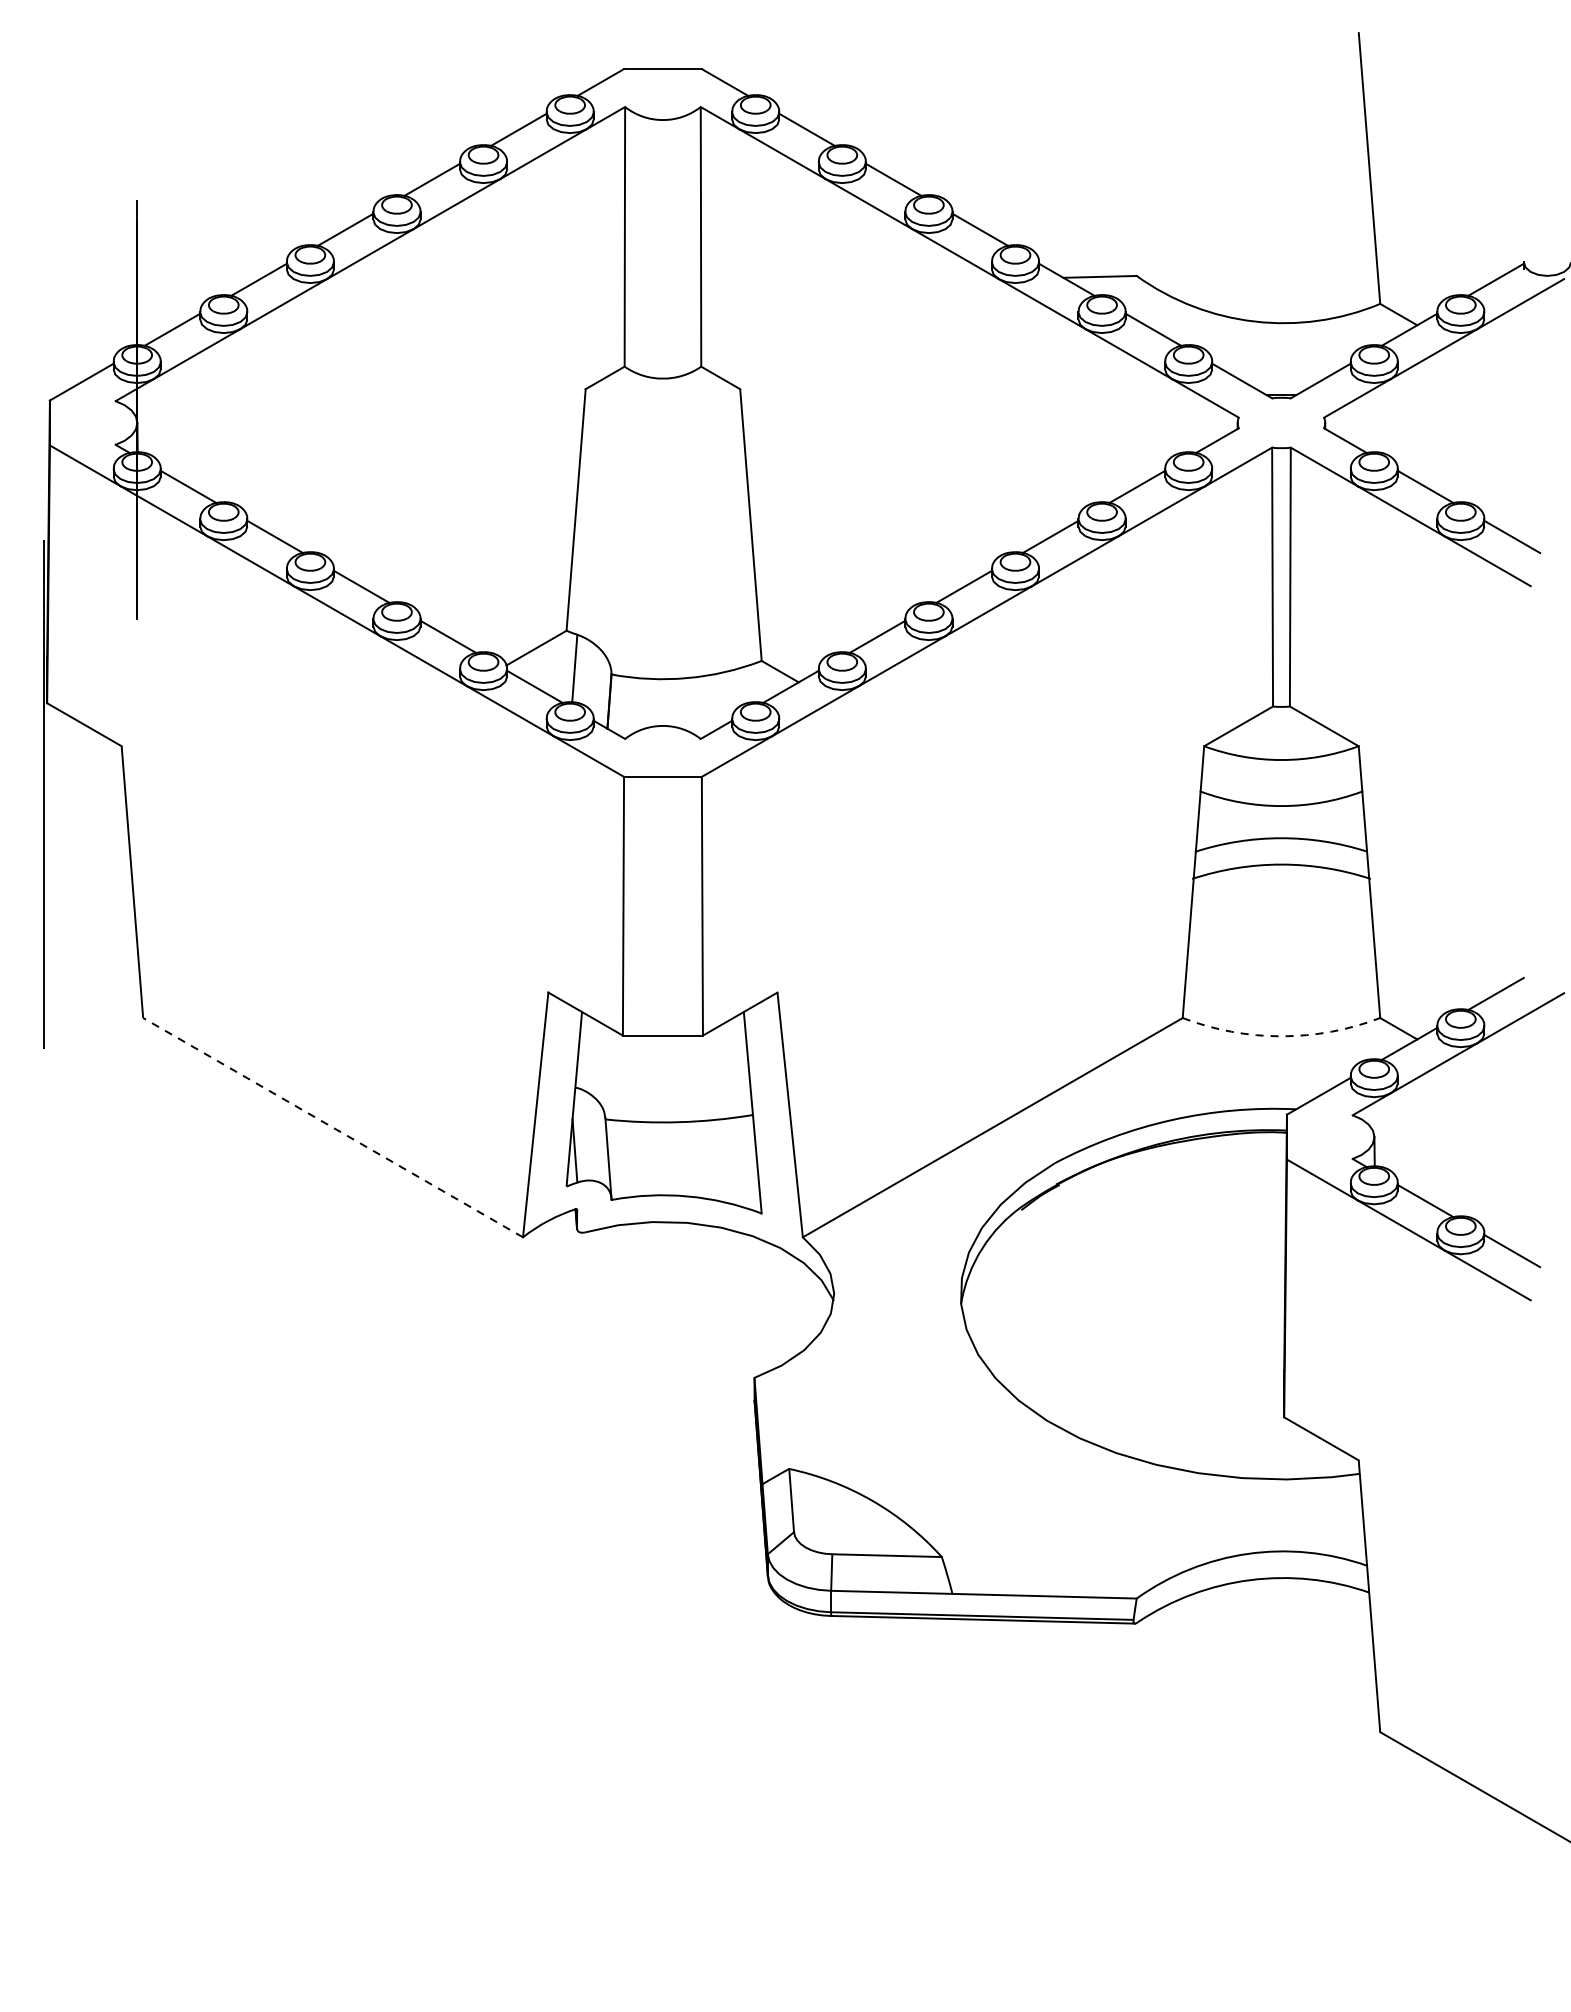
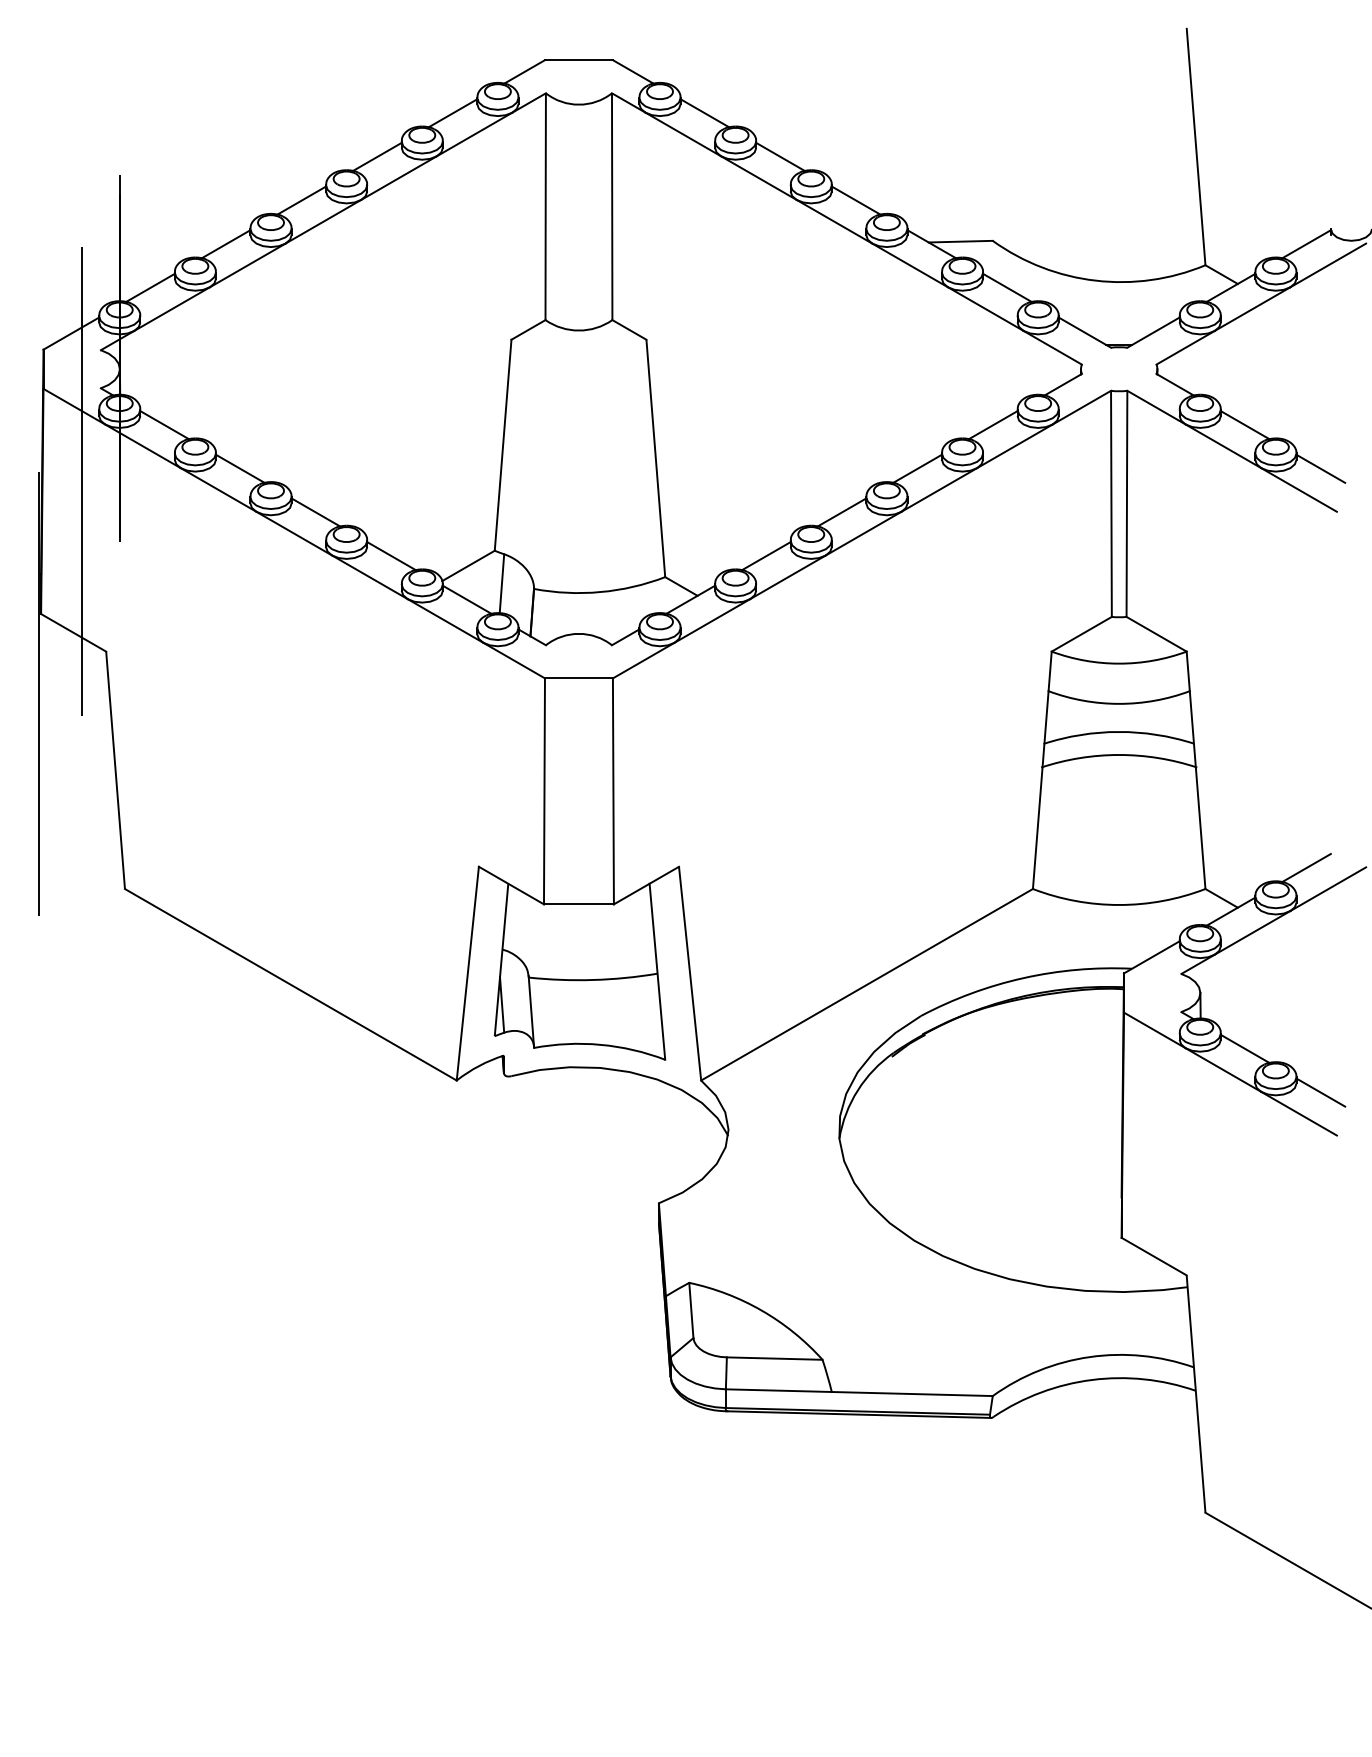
line: (93, 551) -> (81, 481), added
arc: (1281, 1035) -> (1119, 904), dashed -> solid
line: (332, 1127) -> (290, 984), dashed -> solid

